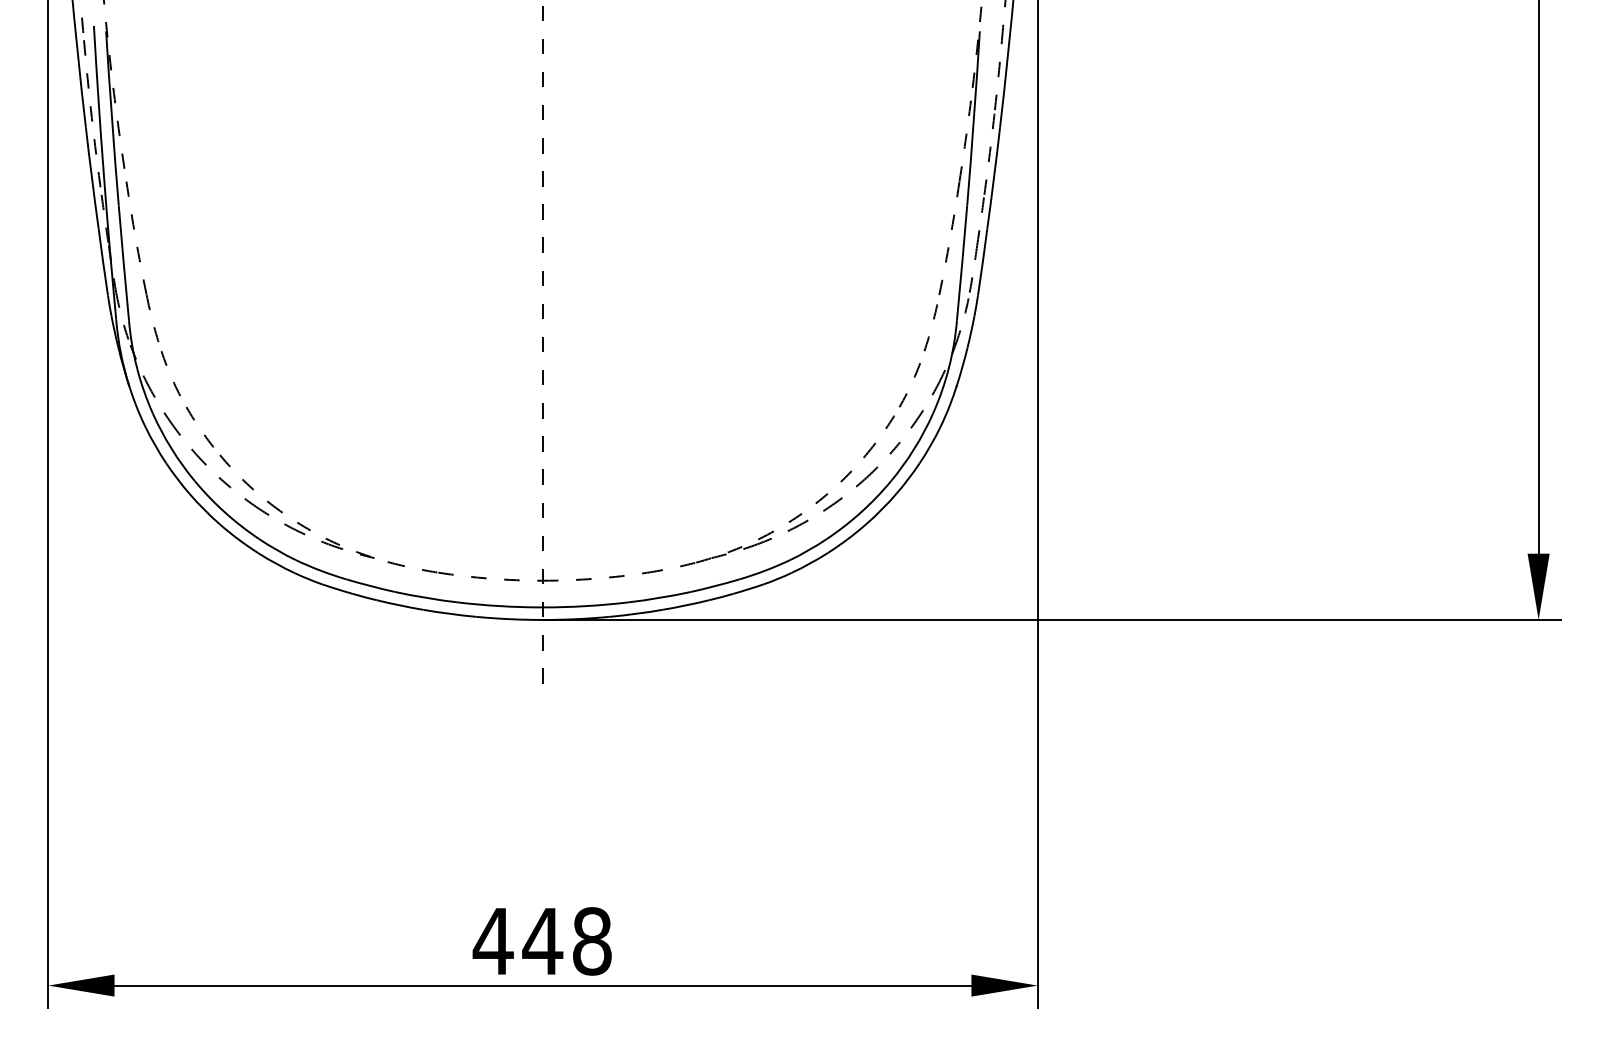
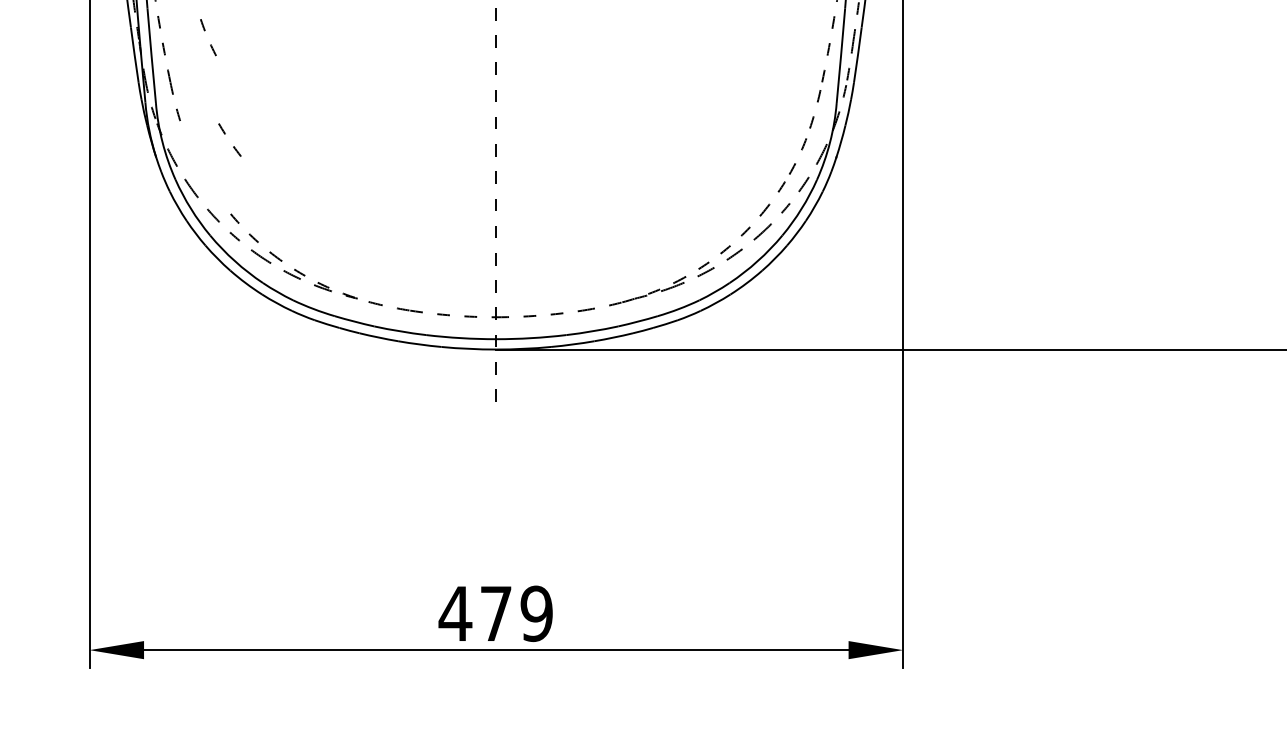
arc: (167, 365) -> (205, 30), moved
arc: (194, 420) -> (225, 134), moved
text: (566, 941) -> (515, 613), 448 -> 479

